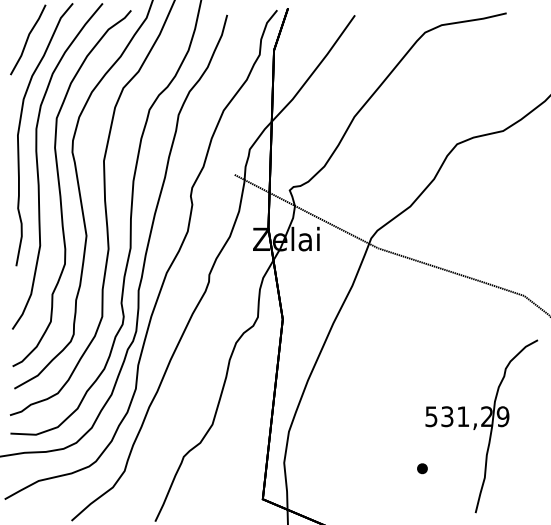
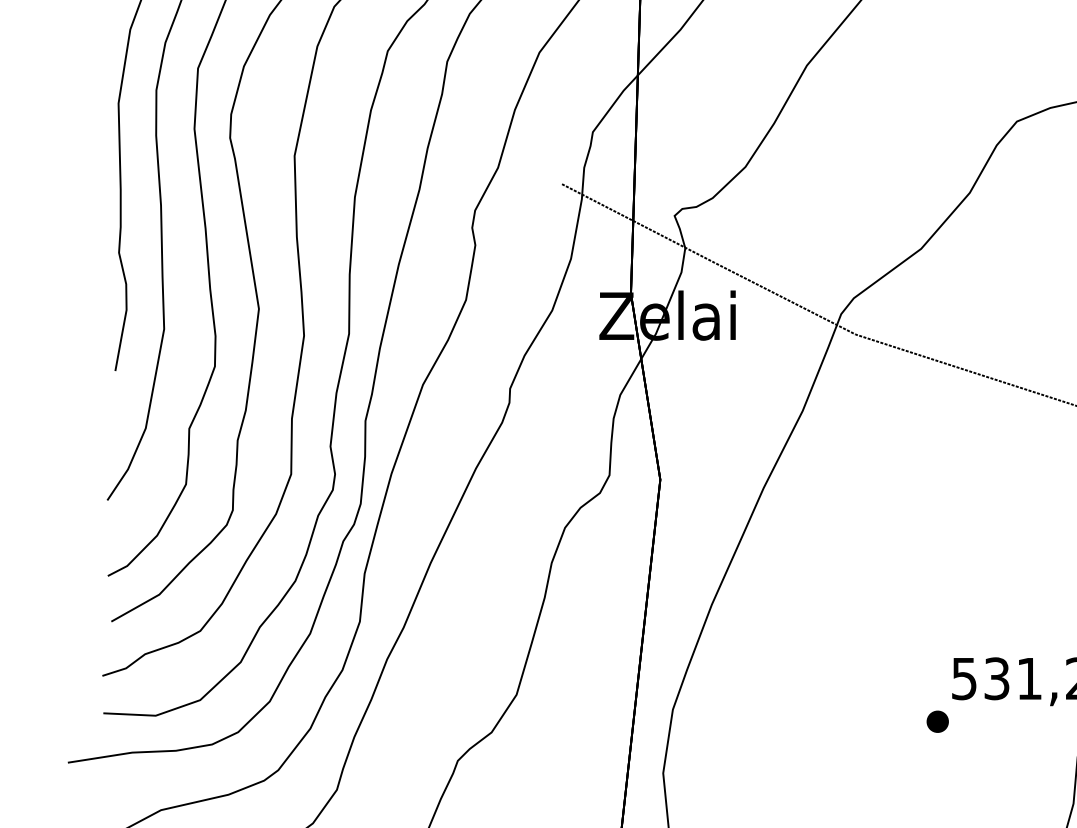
part: (422, 468) -> (937, 721), moved

